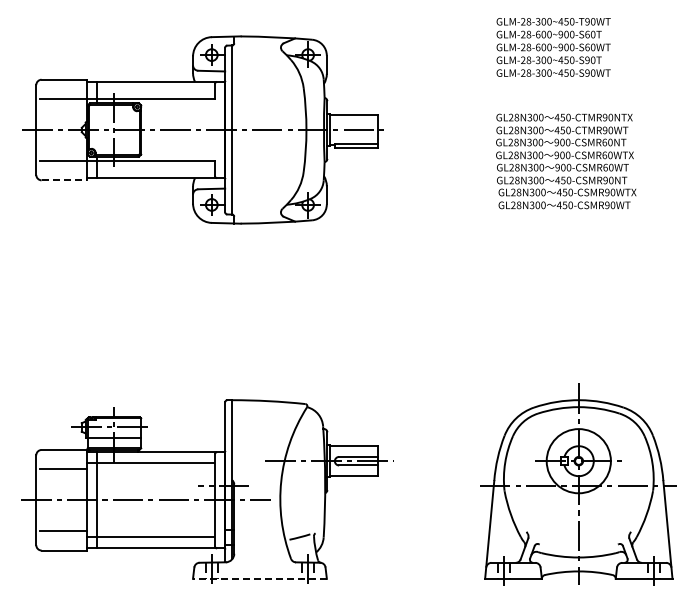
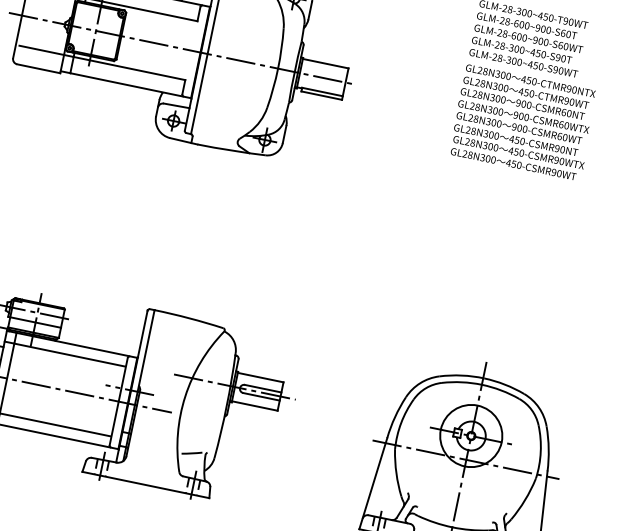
text: (566, 161) -> (523, 122), moved
line: (64, 180) -> (38, 68), dashed -> solid
line: (259, 578) -> (145, 484), dashed -> solid

